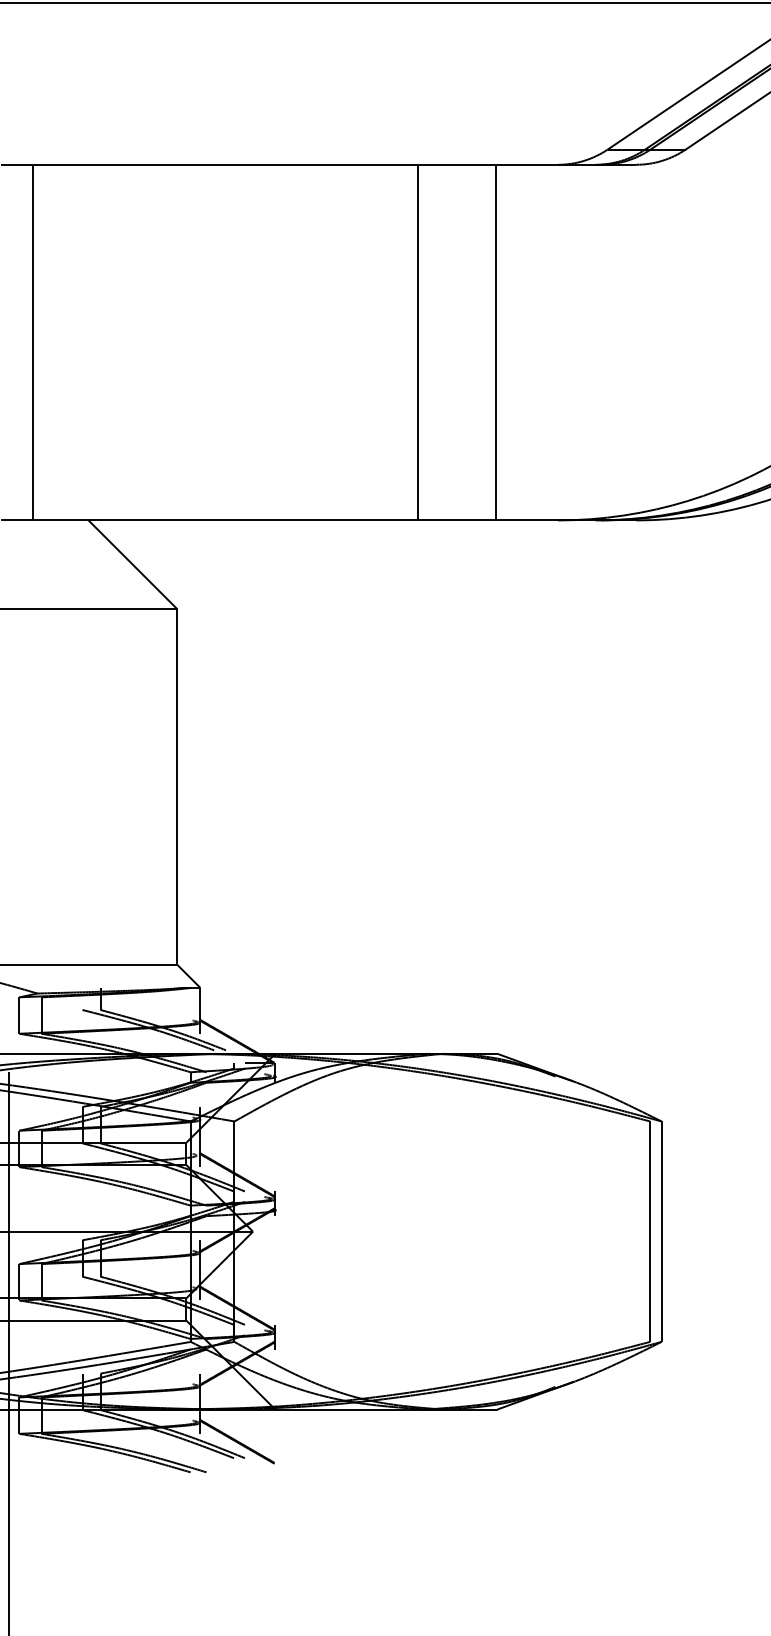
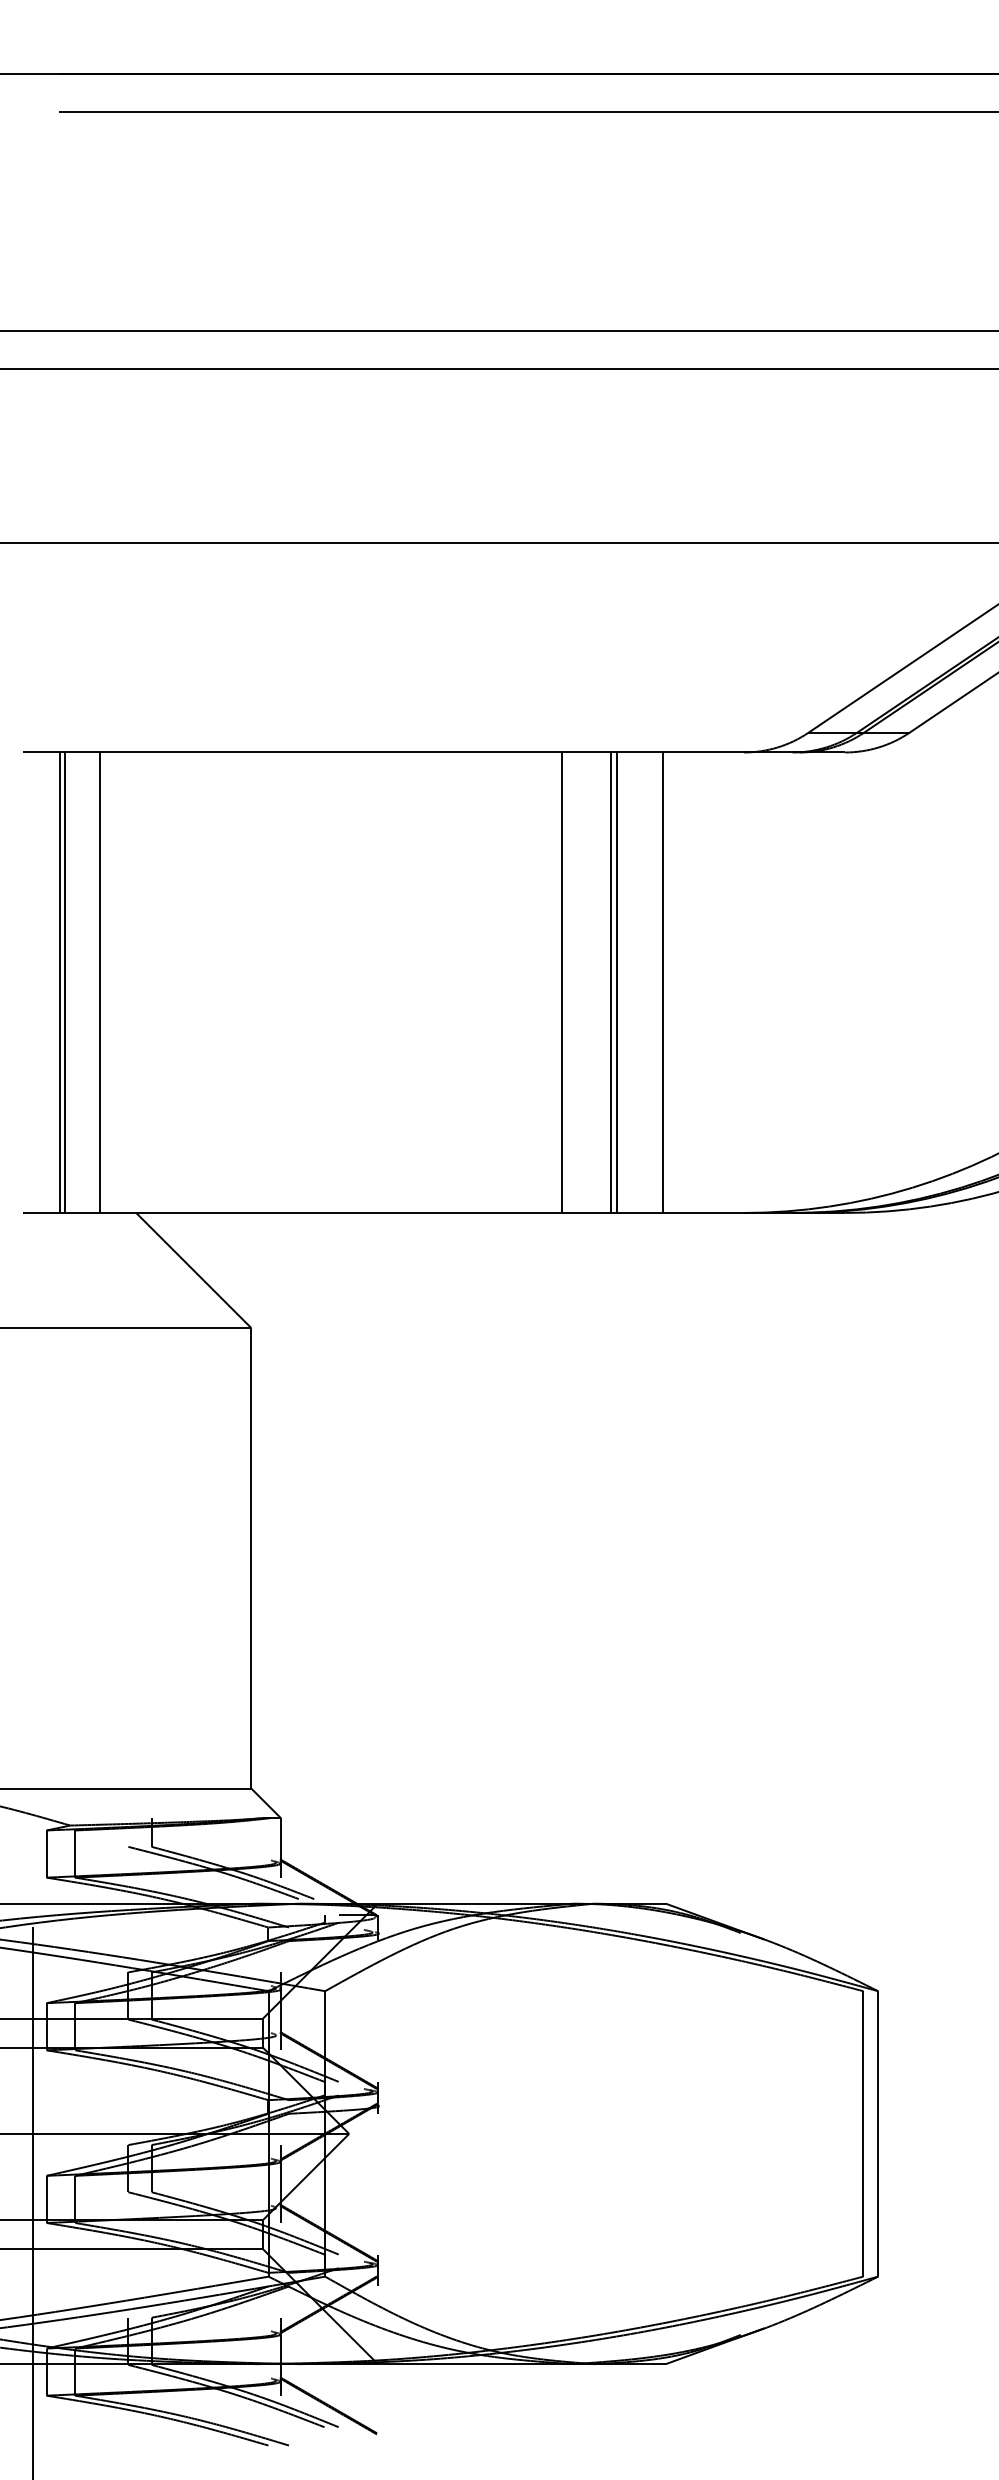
line: (29, 342) -> (59, 982), added
line: (60, 342) -> (100, 982), added
line: (454, 342) -> (610, 982), added
line: (460, 342) -> (617, 982), added

